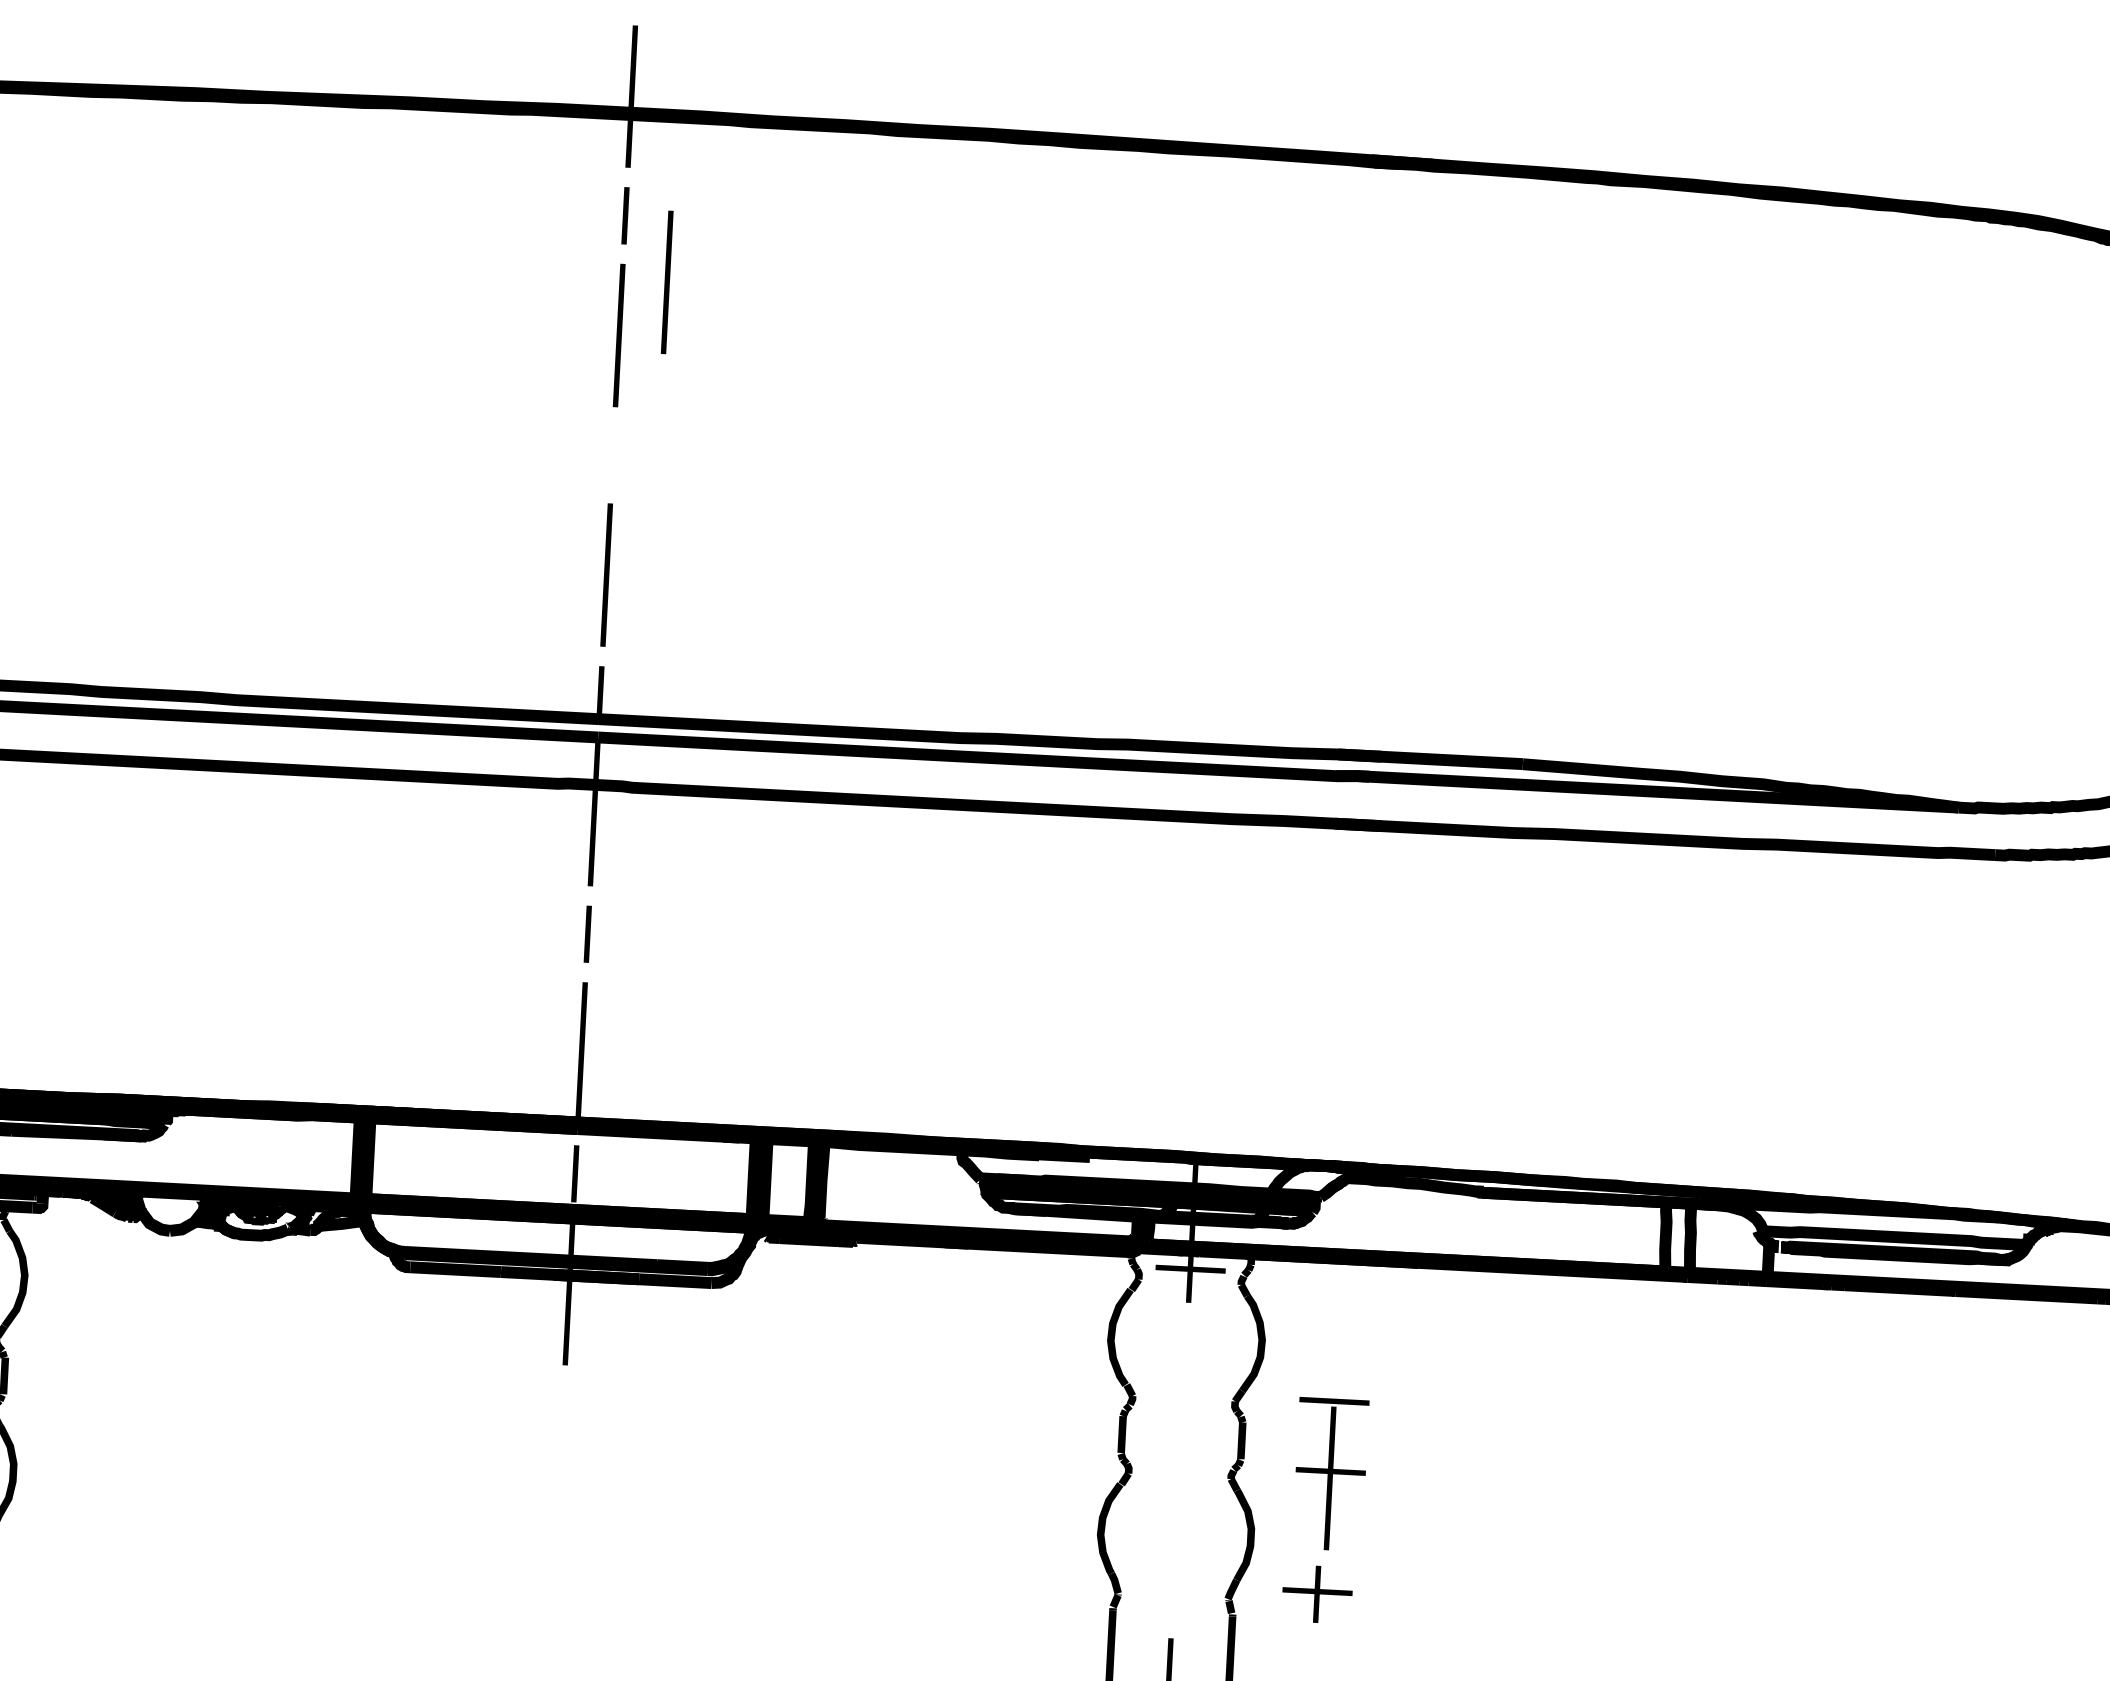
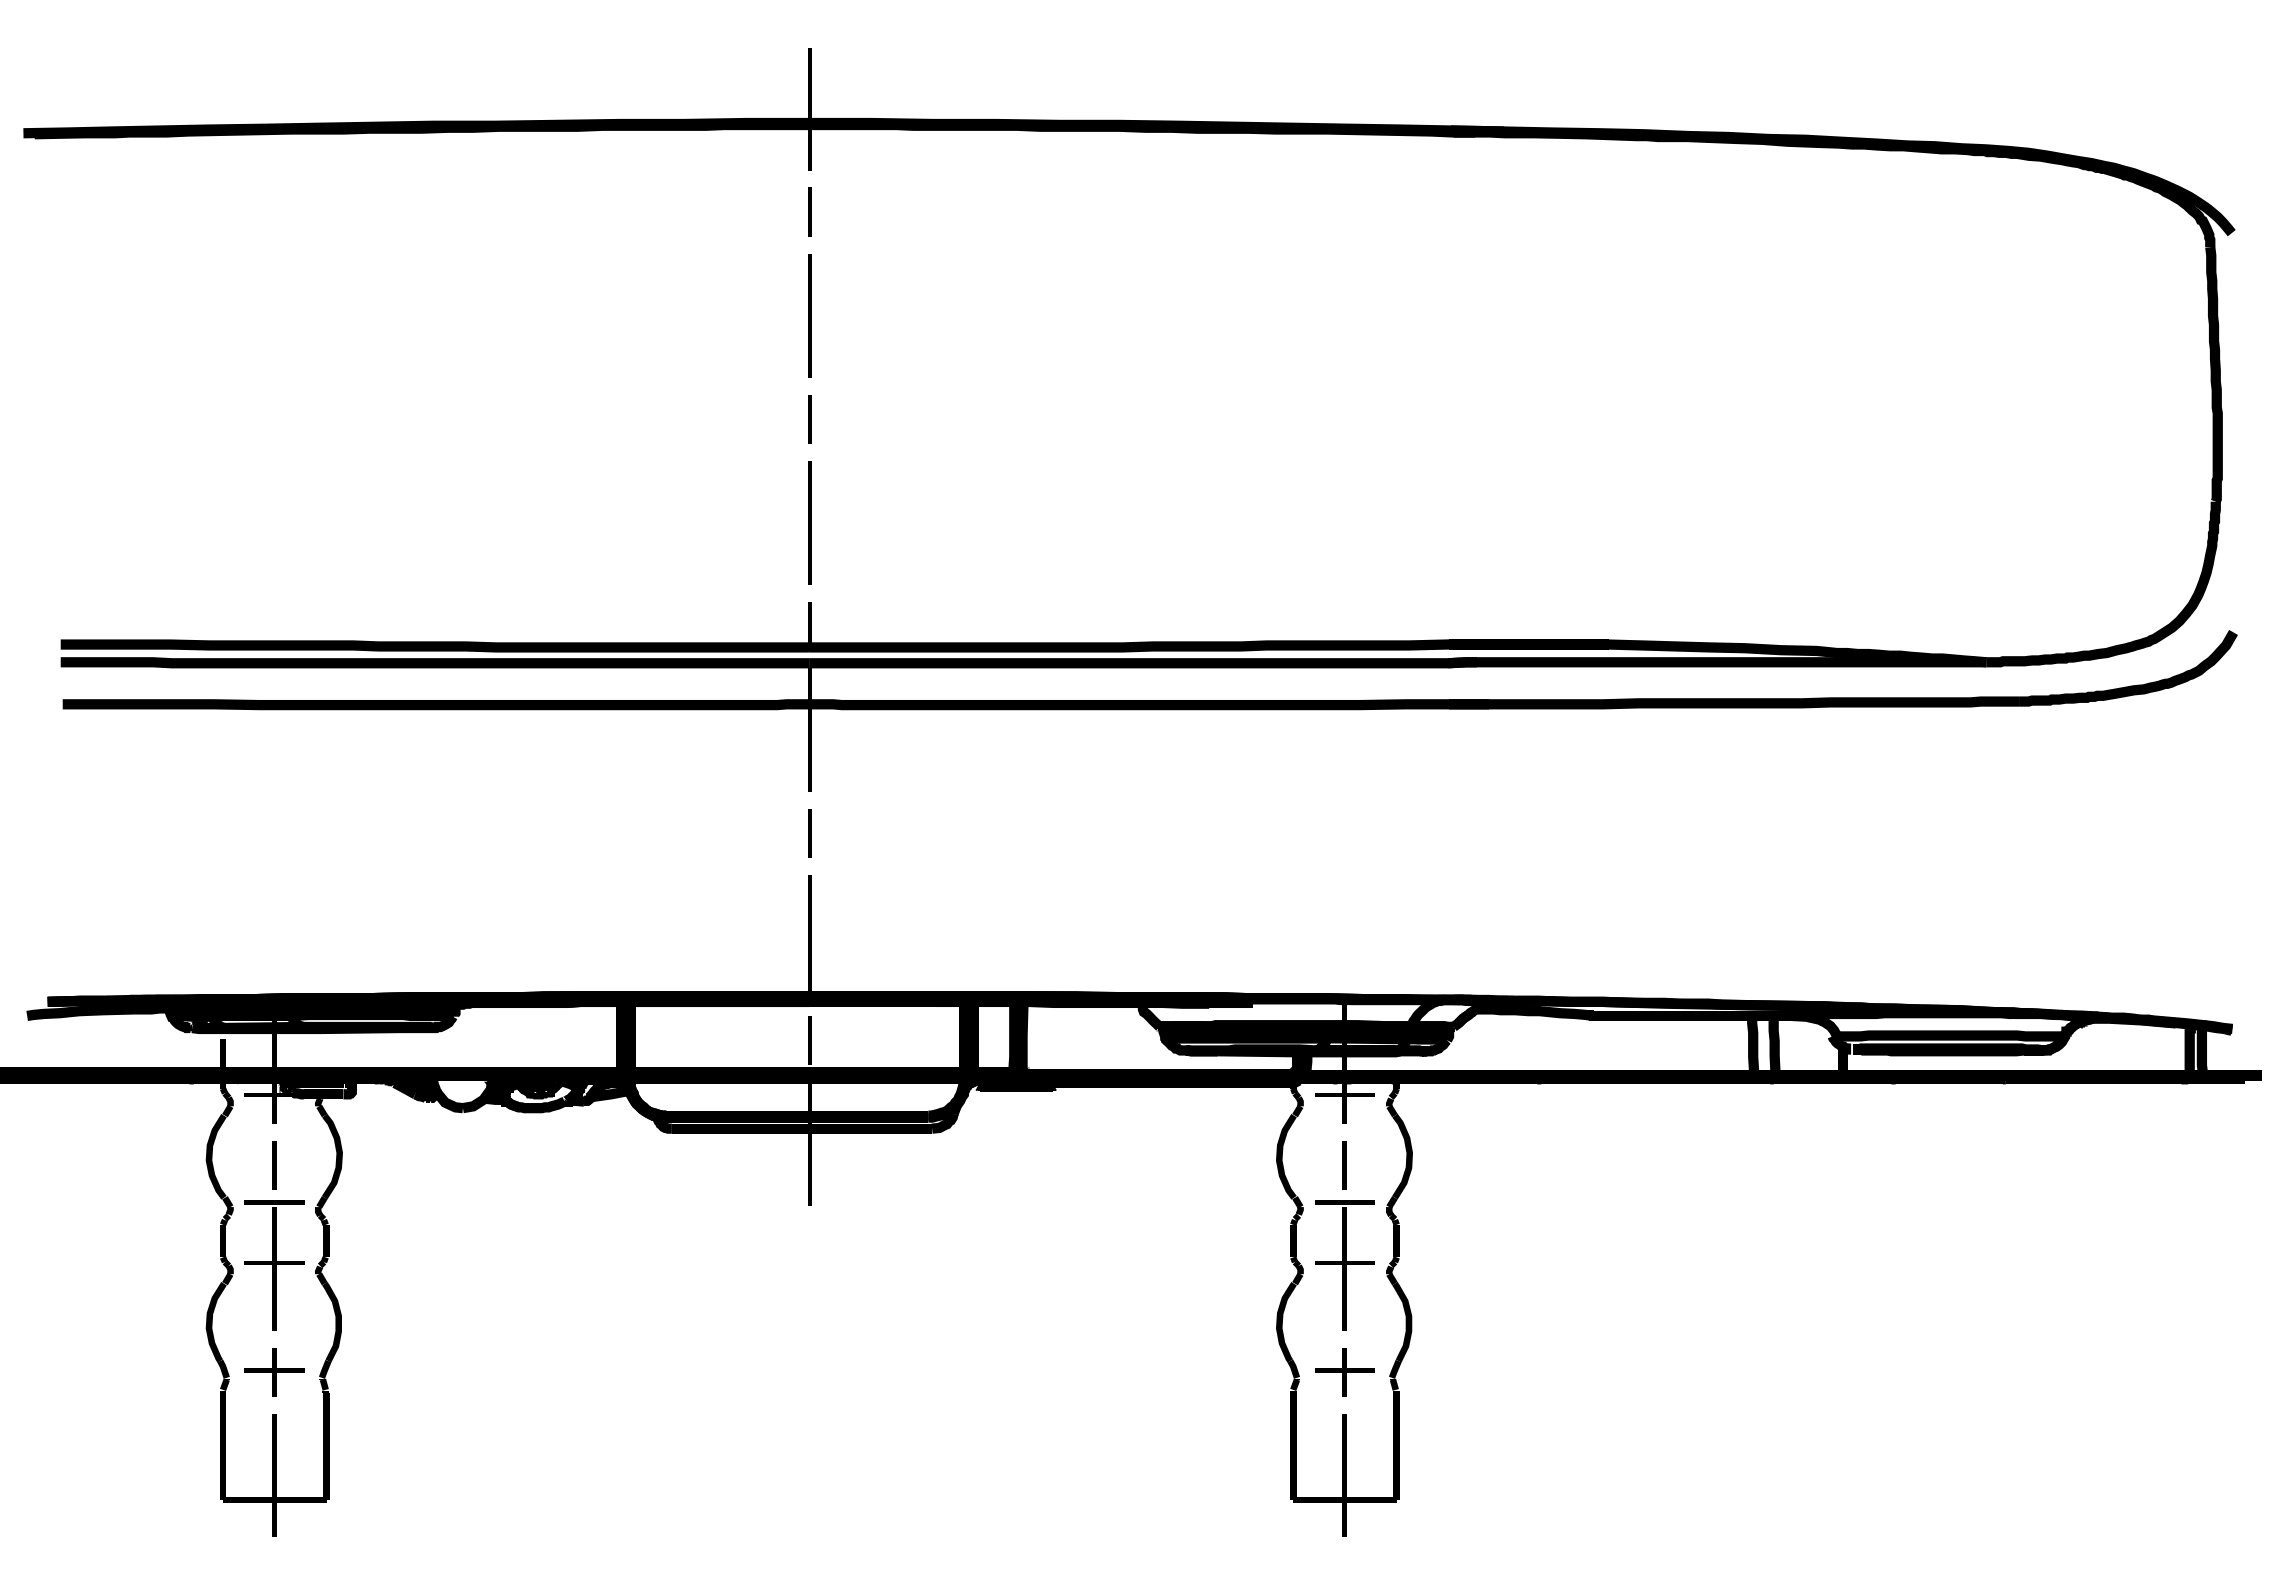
line: (666, 282) -> (848, 267), removed
line: (612, 455) -> (809, 419), added
line: (1185, 1350) -> (1344, 1165), added
part: (1330, 1474) -> (1344, 1265), moved
part: (1316, 1594) -> (1344, 1372), moved

